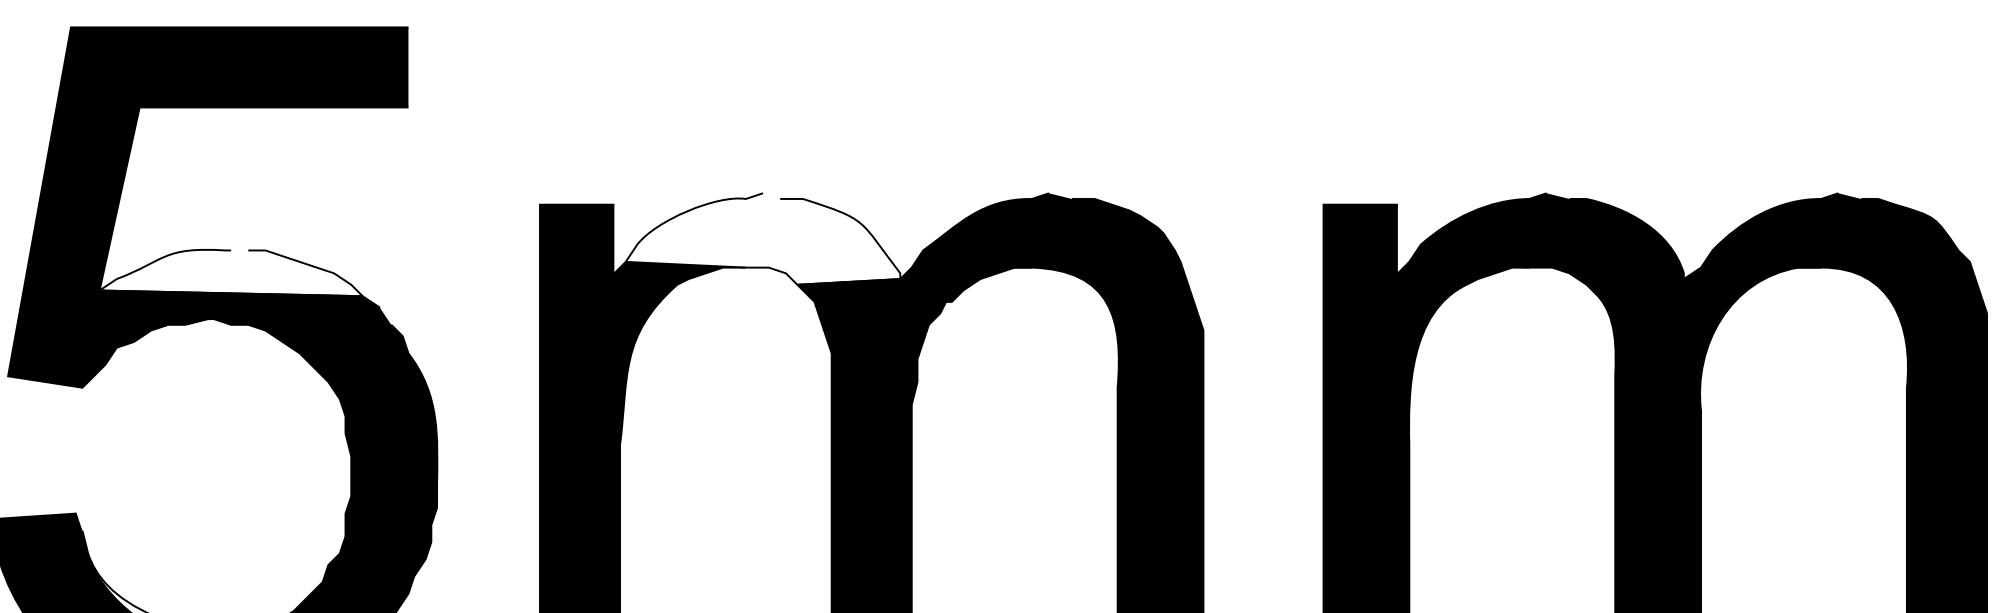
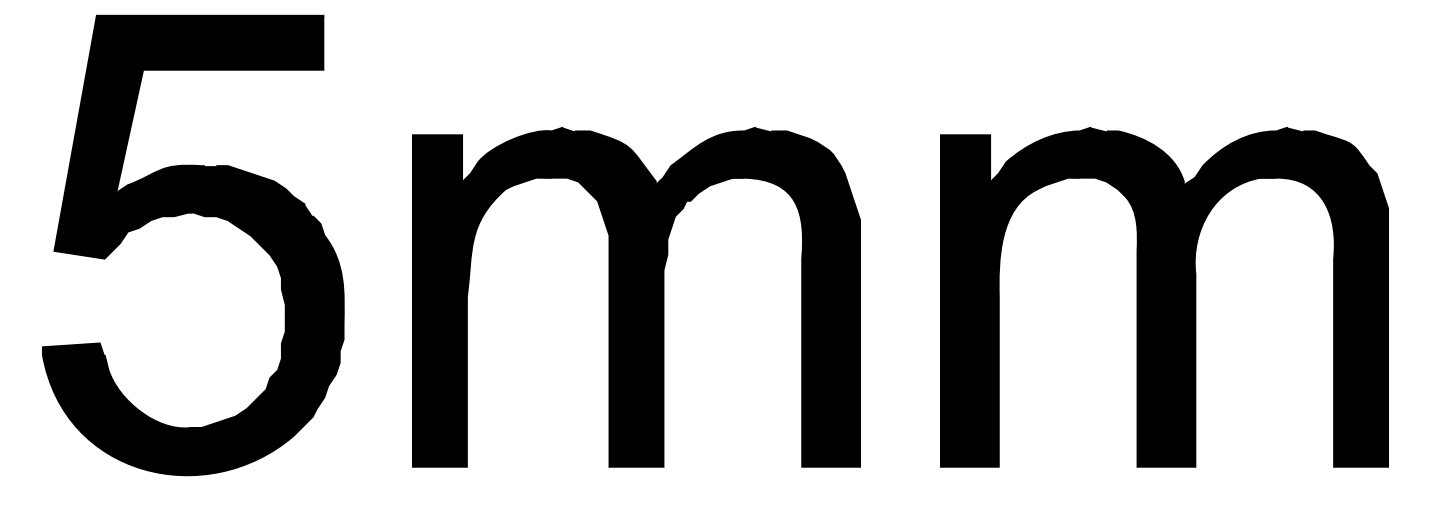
fill: (761, 239) -> (562, 158), added
fill: (230, 271) -> (204, 180), added

